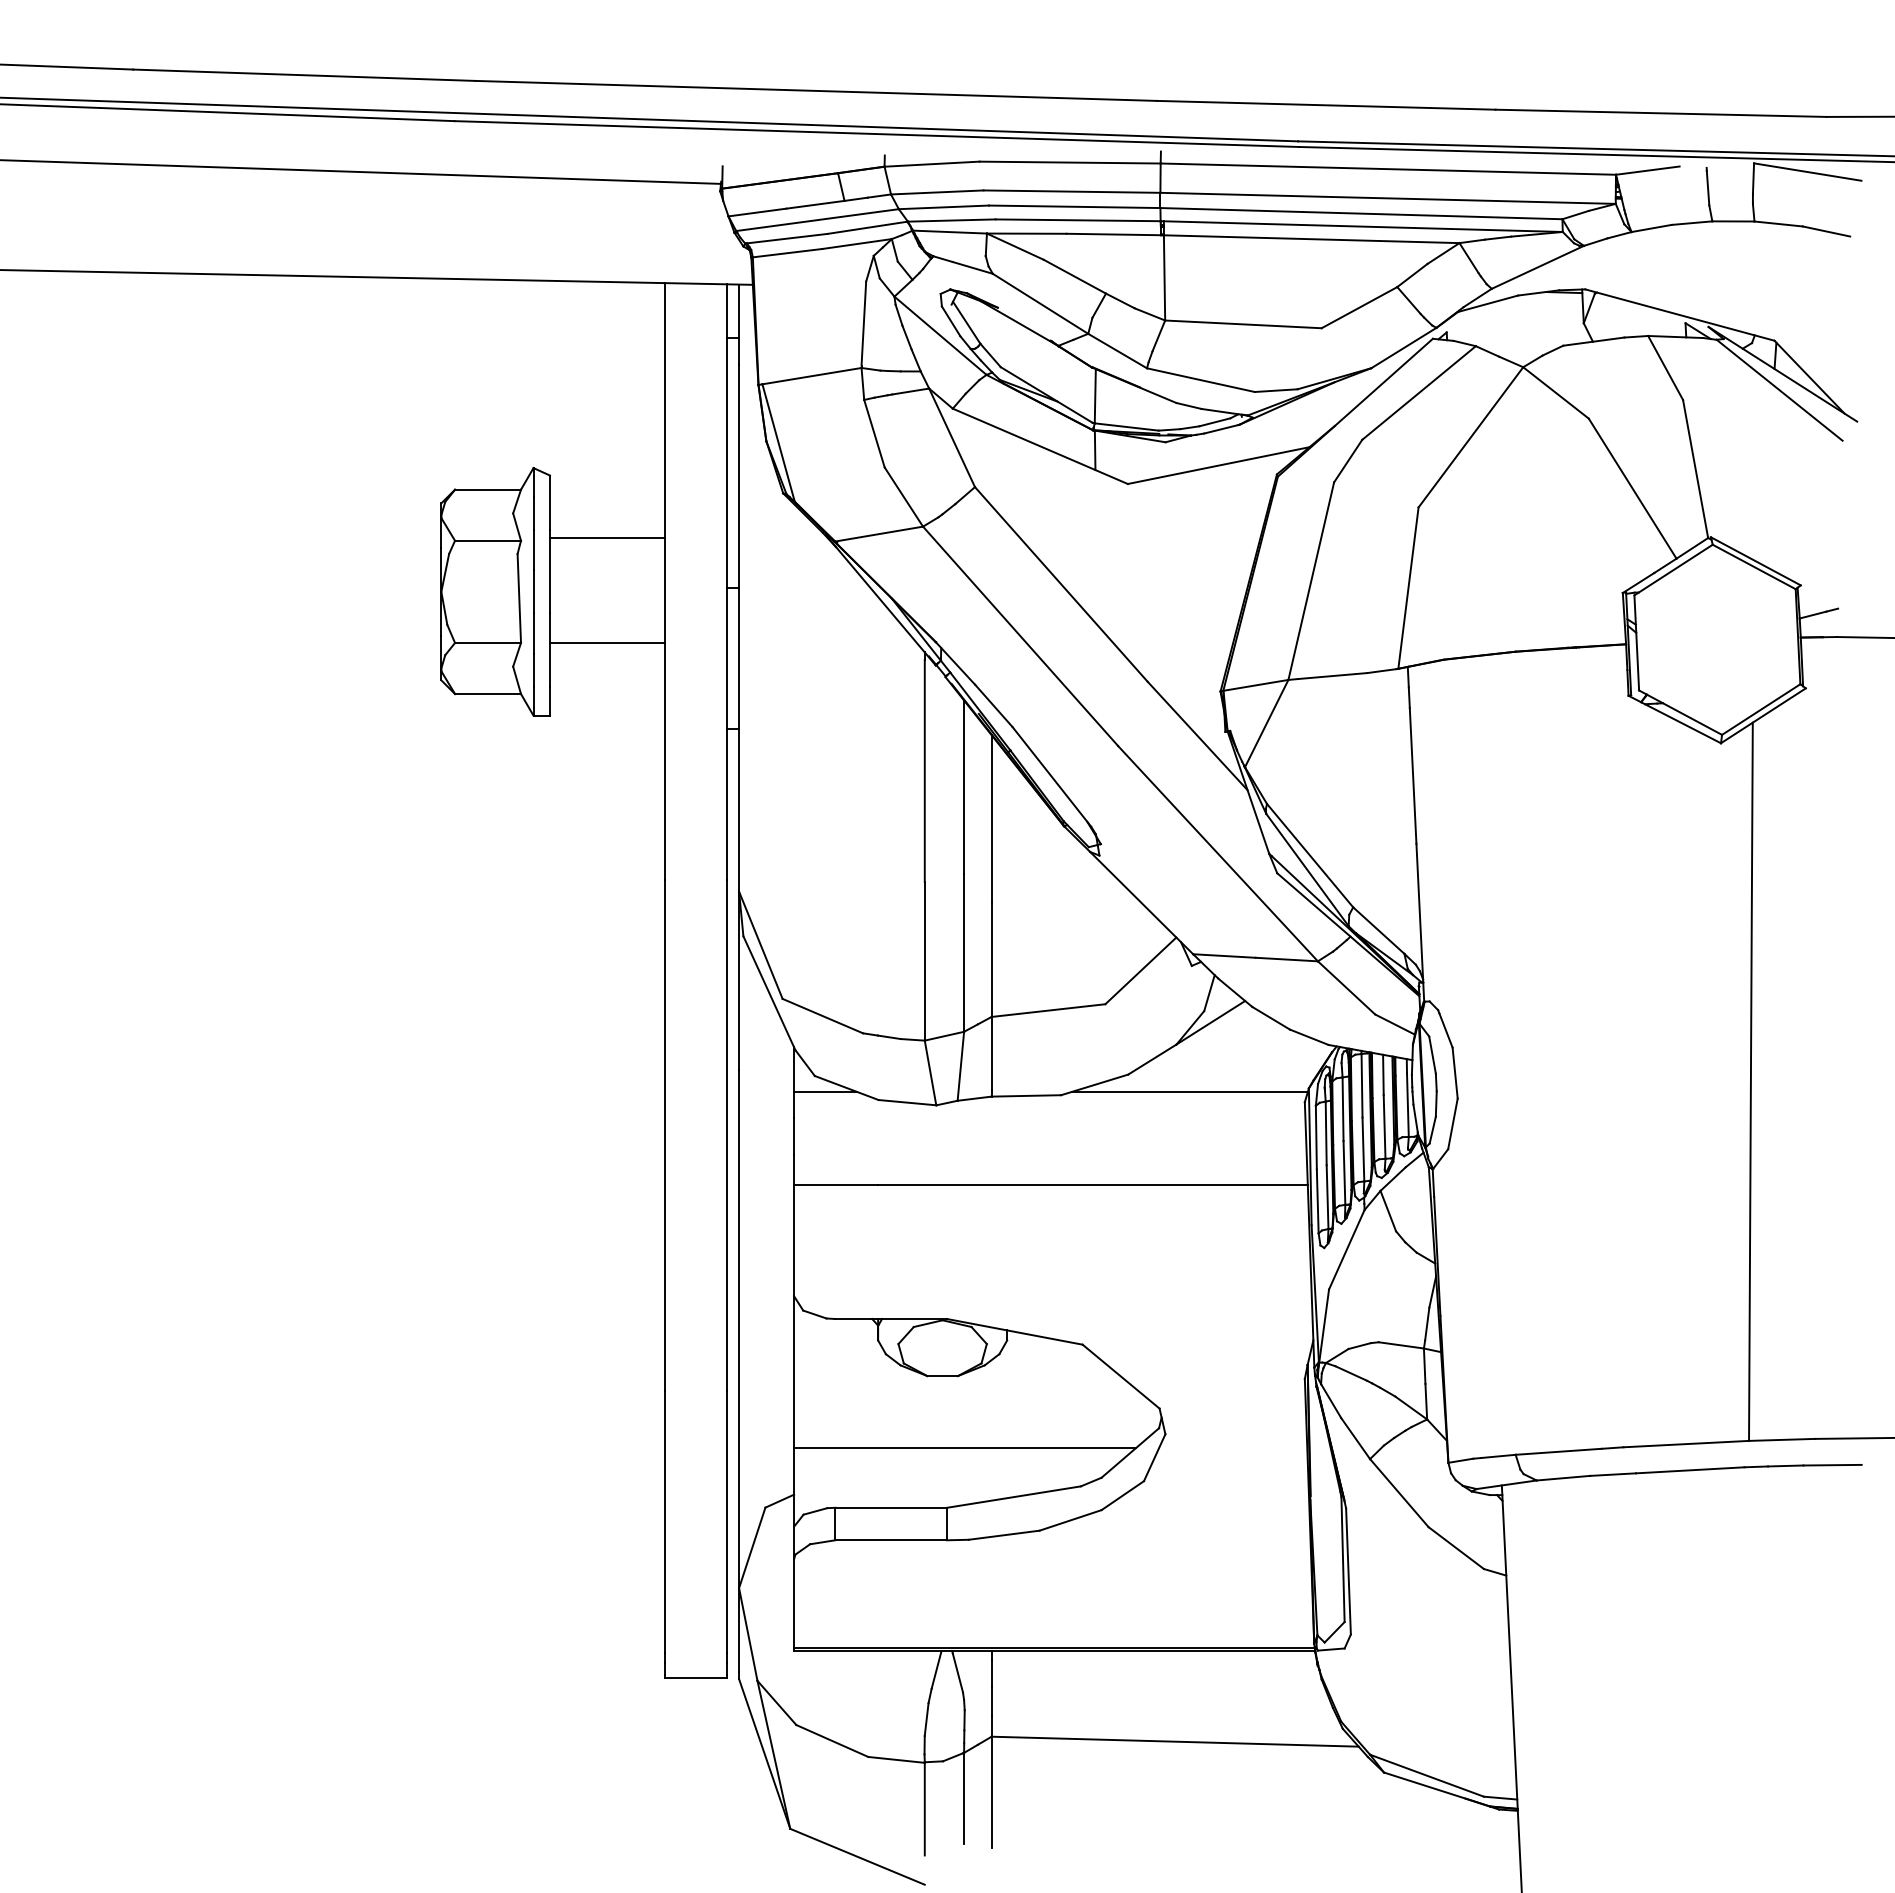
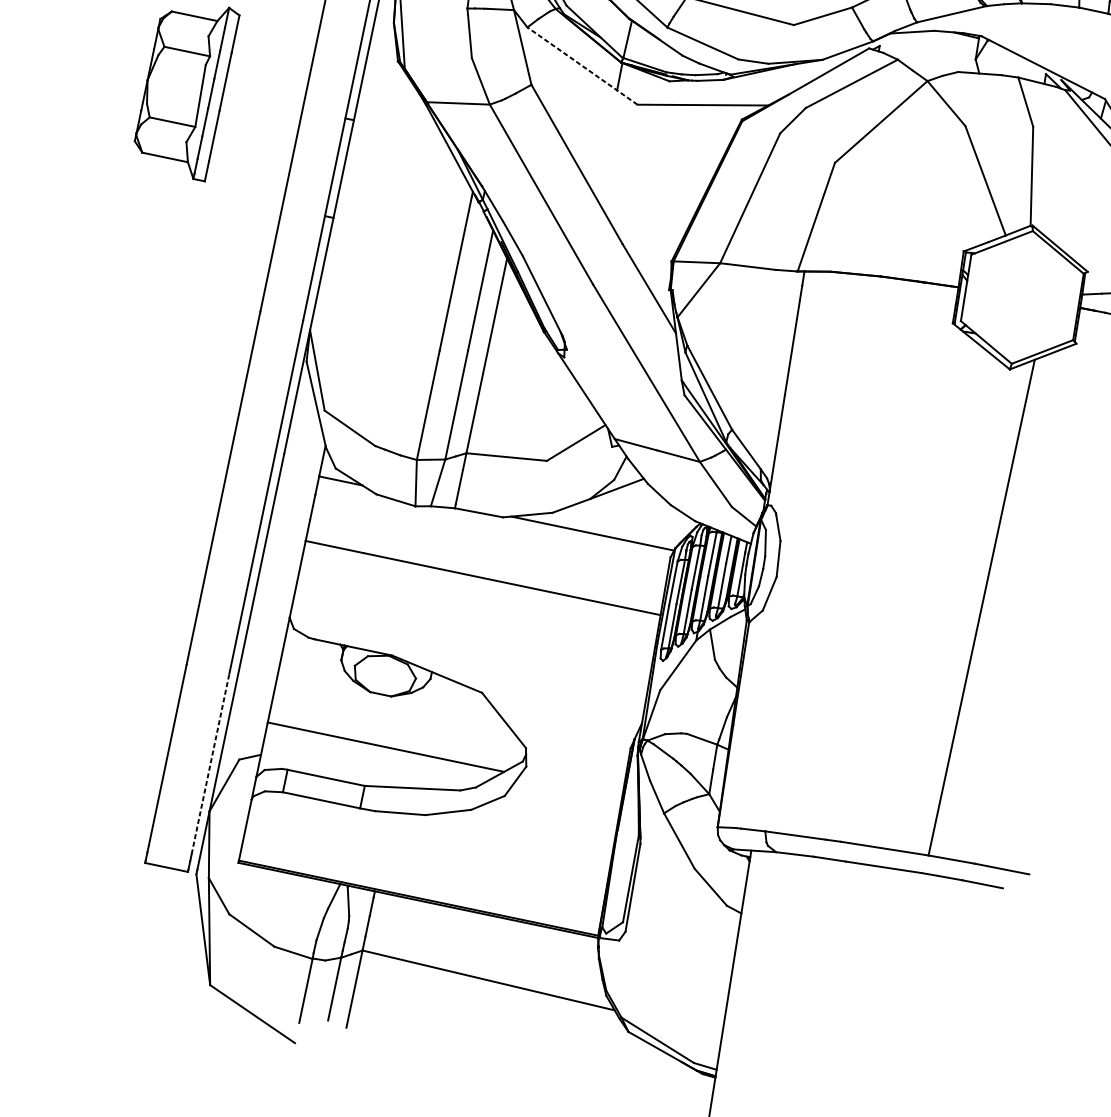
line: (1039, 446) -> (581, 66), solid -> dashed
line: (607, 537) -> (270, 66), removed
line: (607, 642) -> (255, 139), removed
line: (726, 1521) -> (210, 763), solid -> dashed

